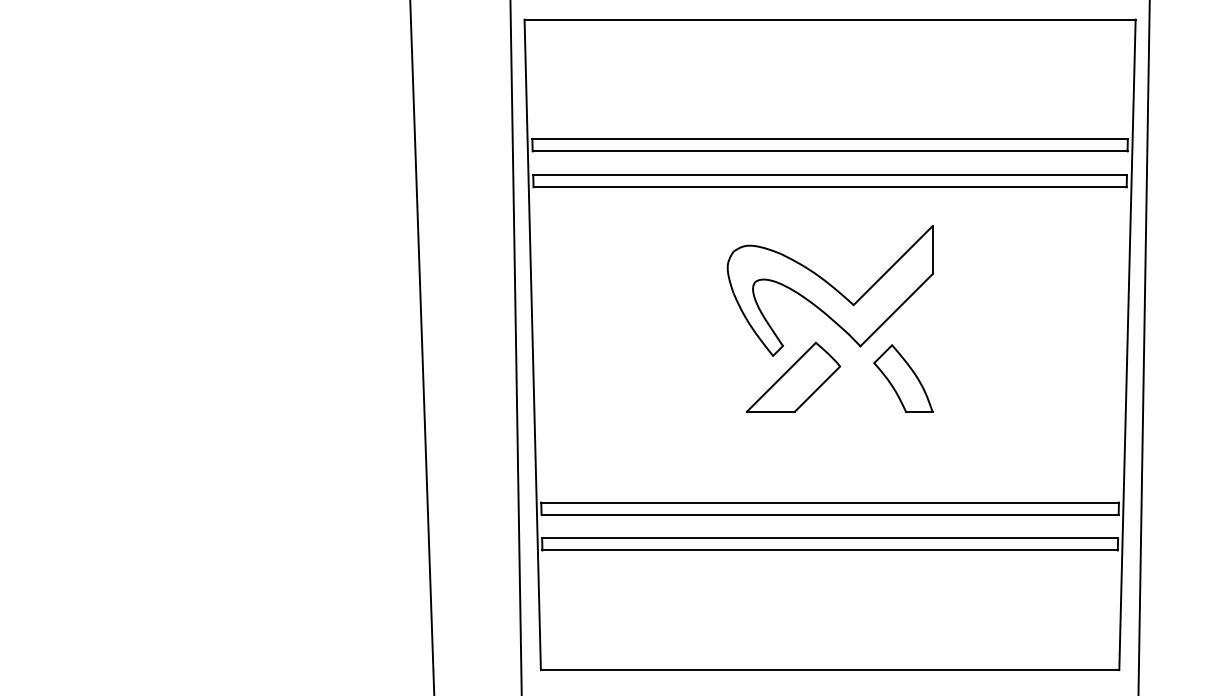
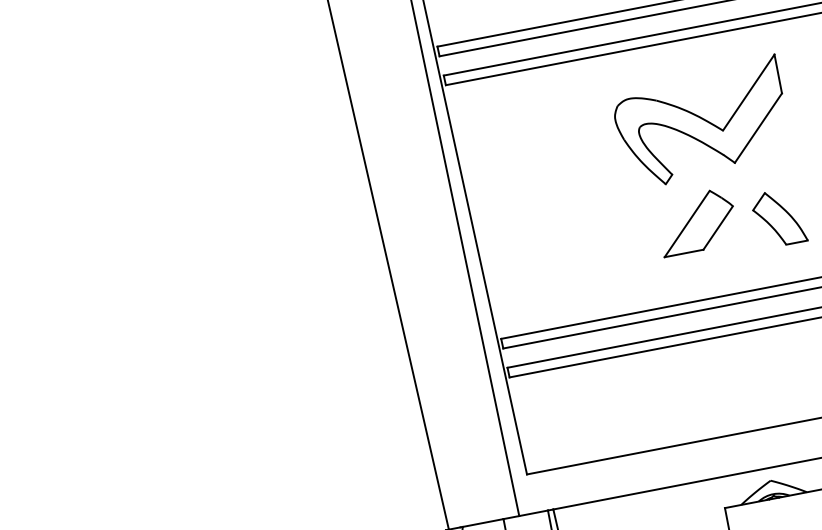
part: (793, 376) -> (696, 221), moved
part: (903, 378) -> (779, 218), moved

